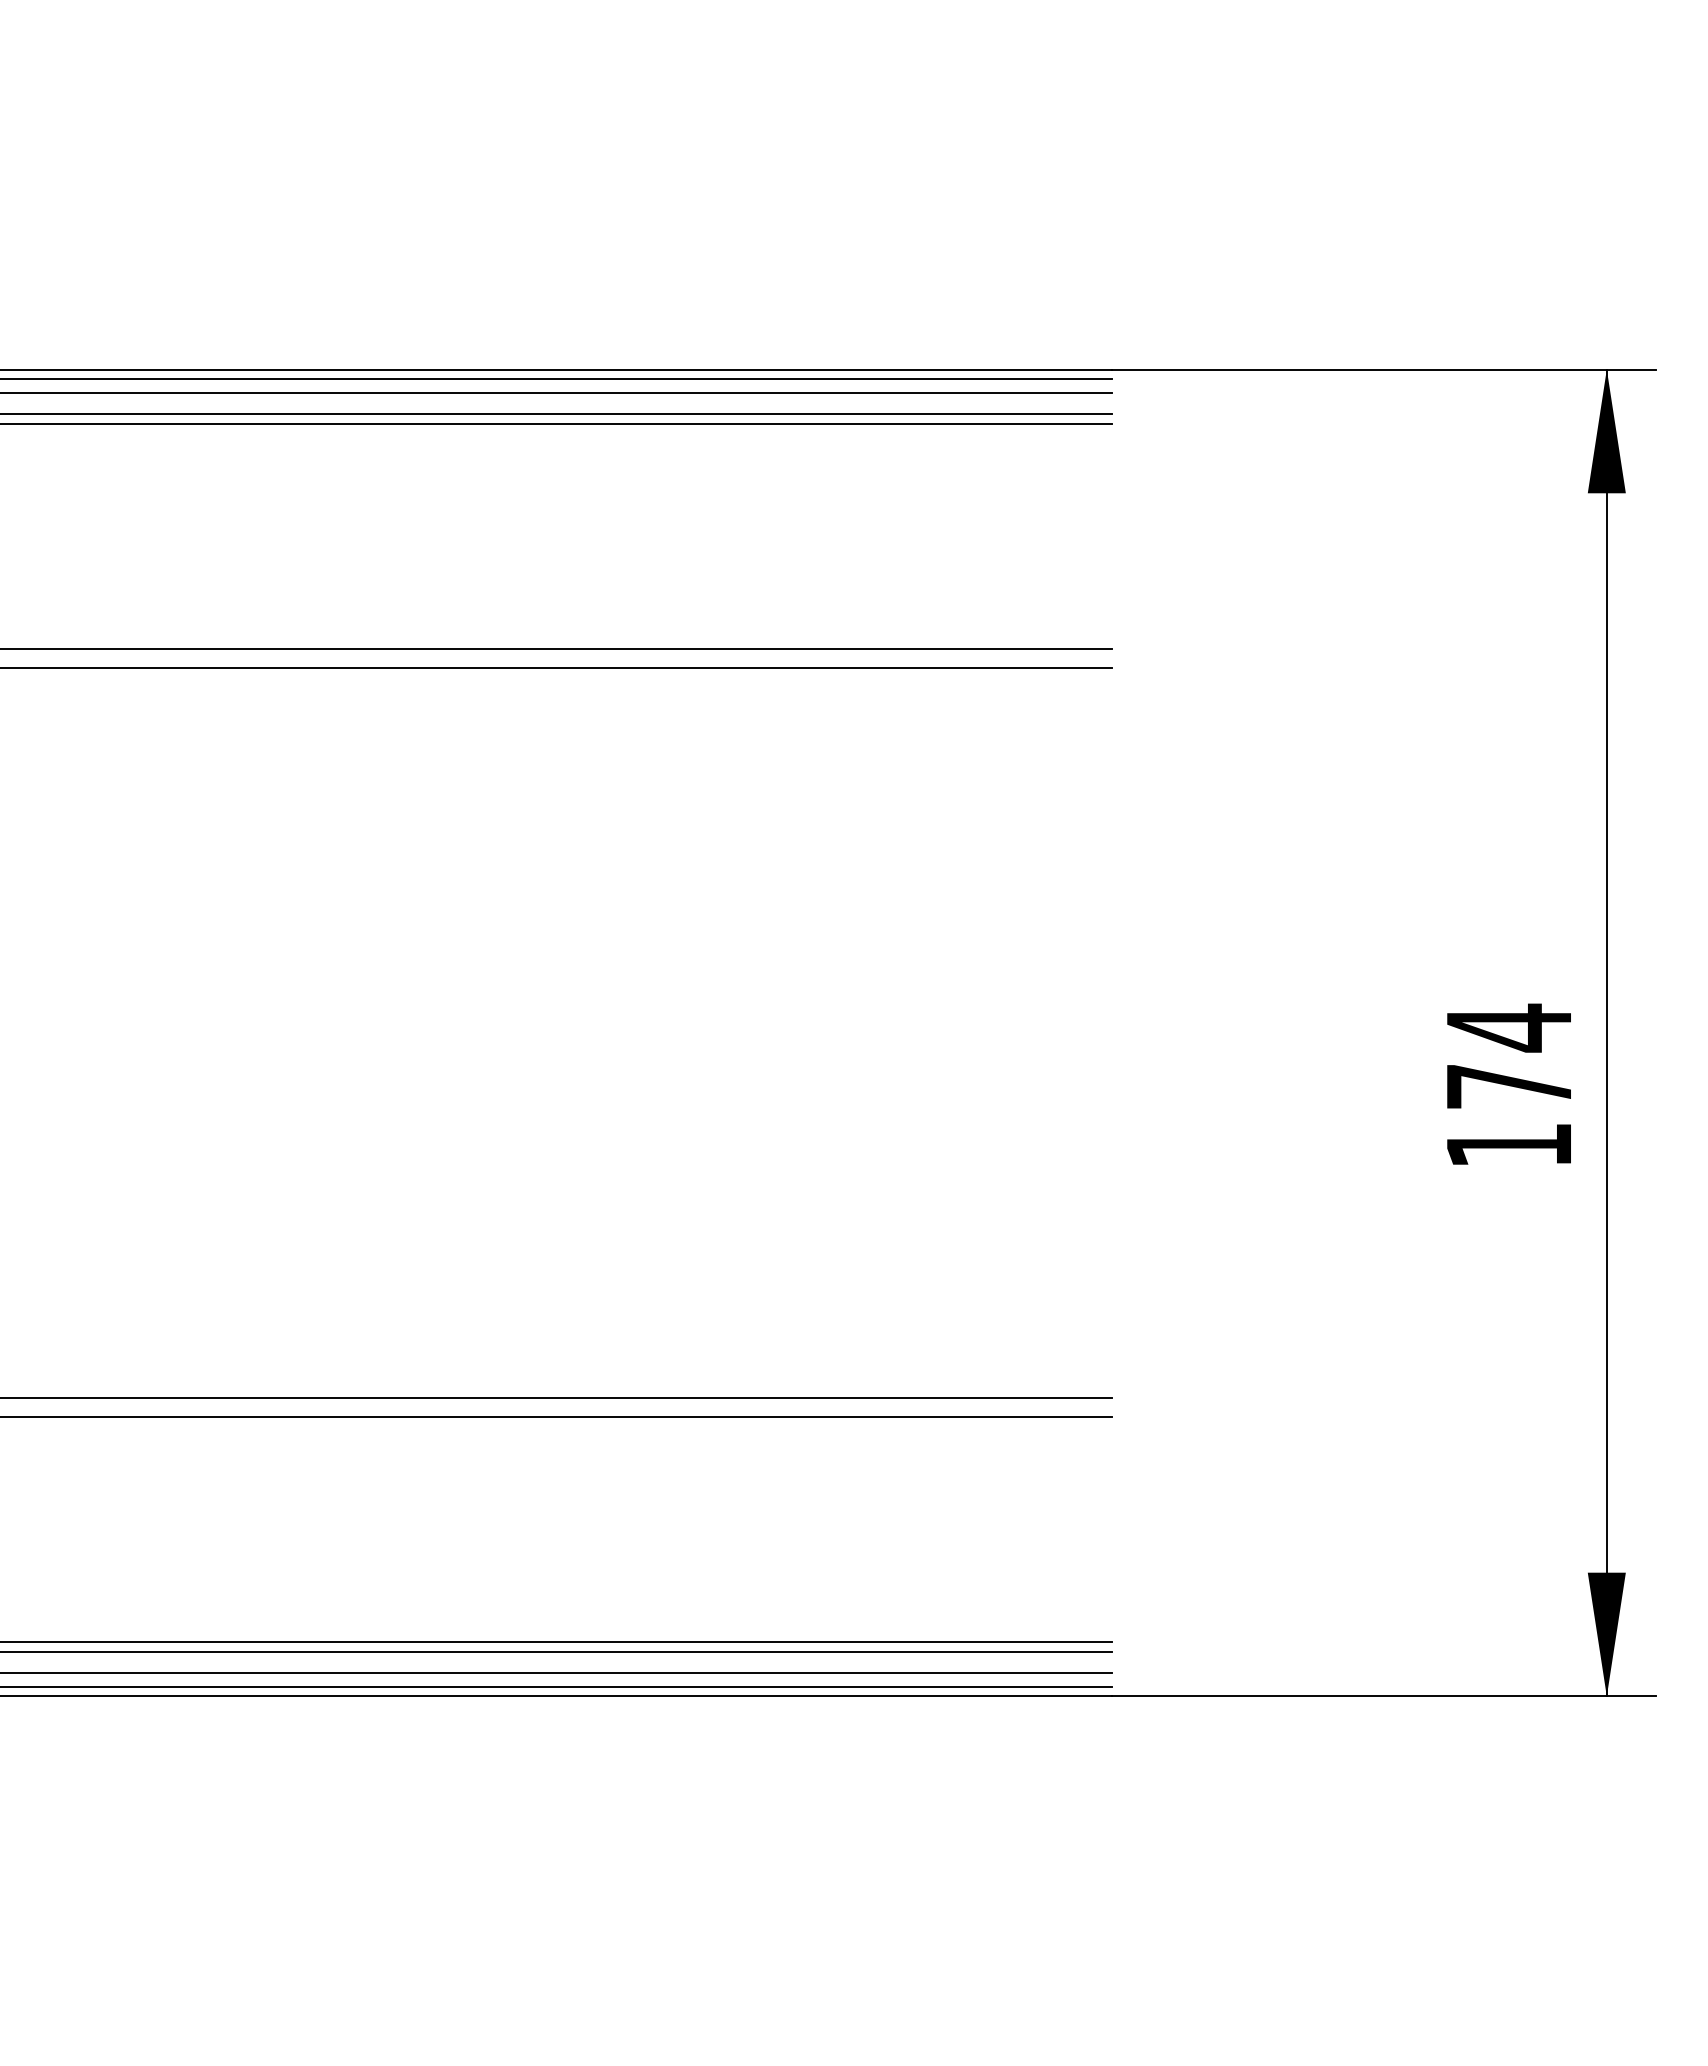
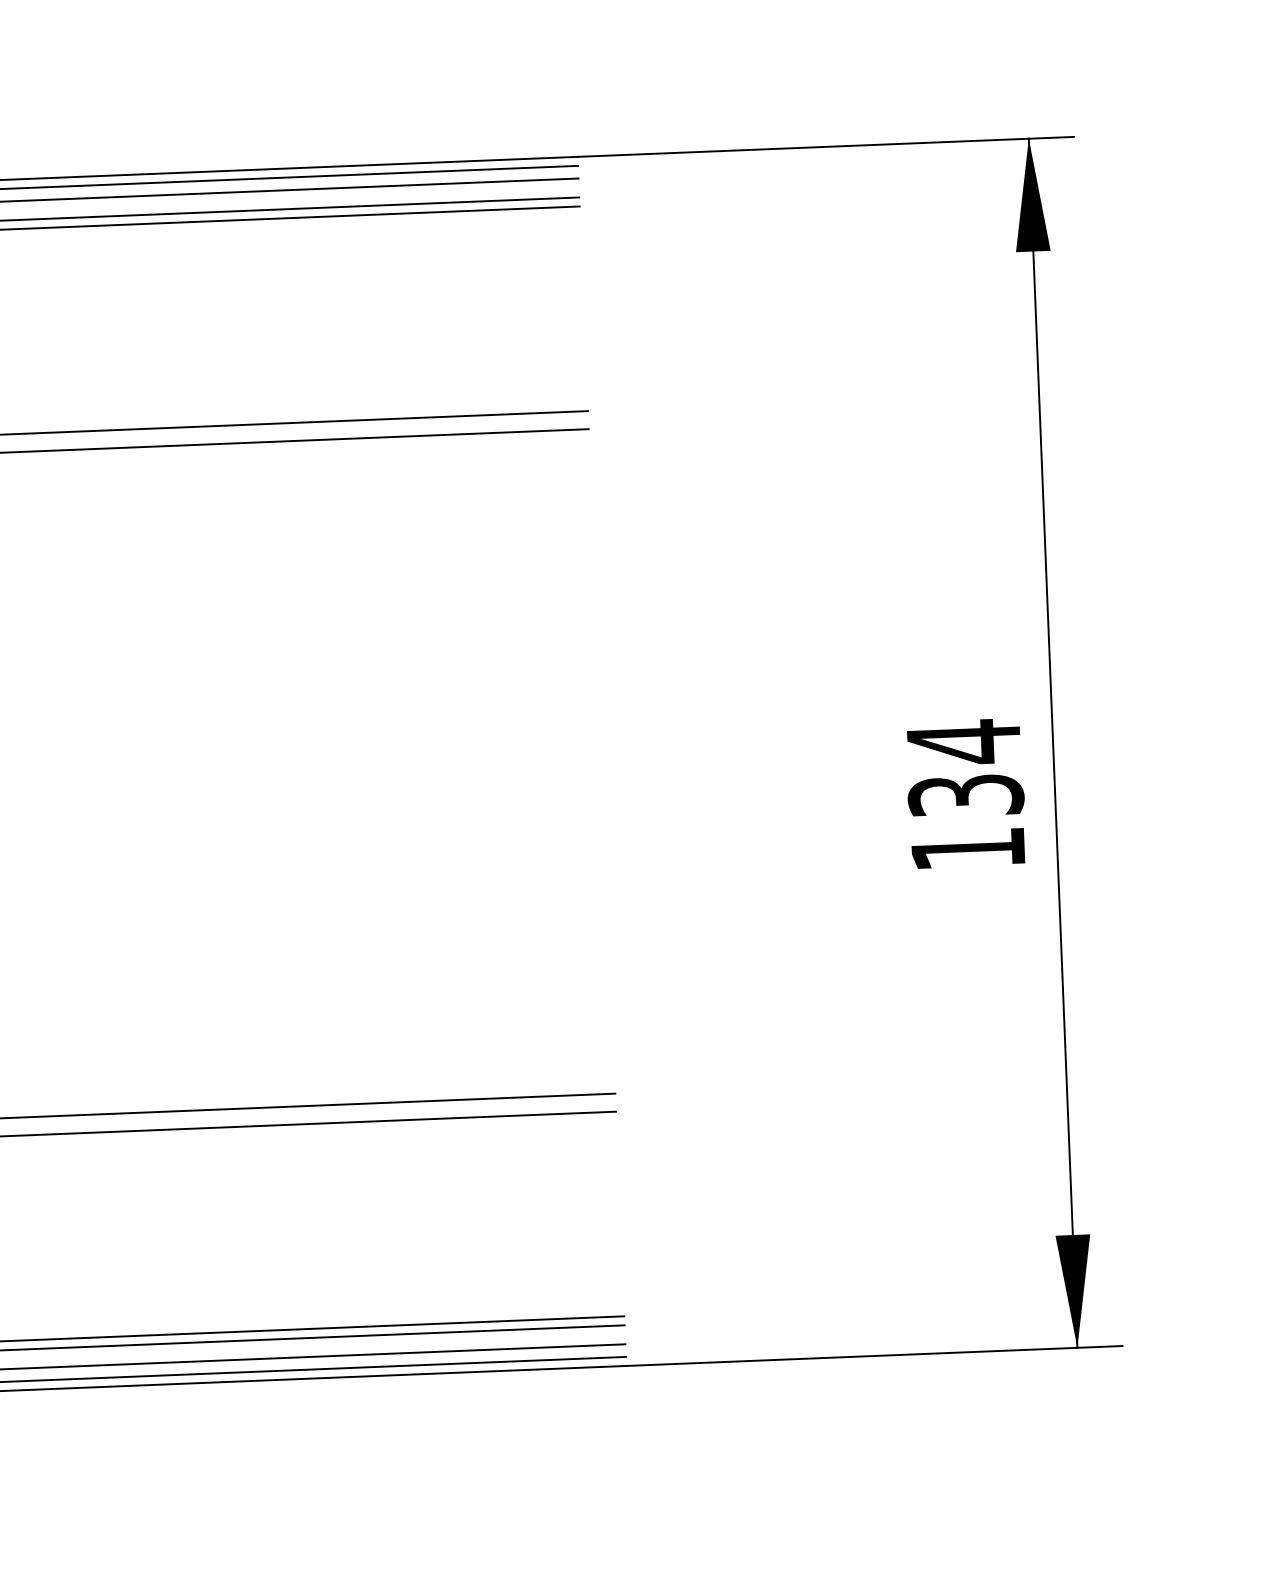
text: (1509, 1086) -> (966, 795), 174 -> 134

